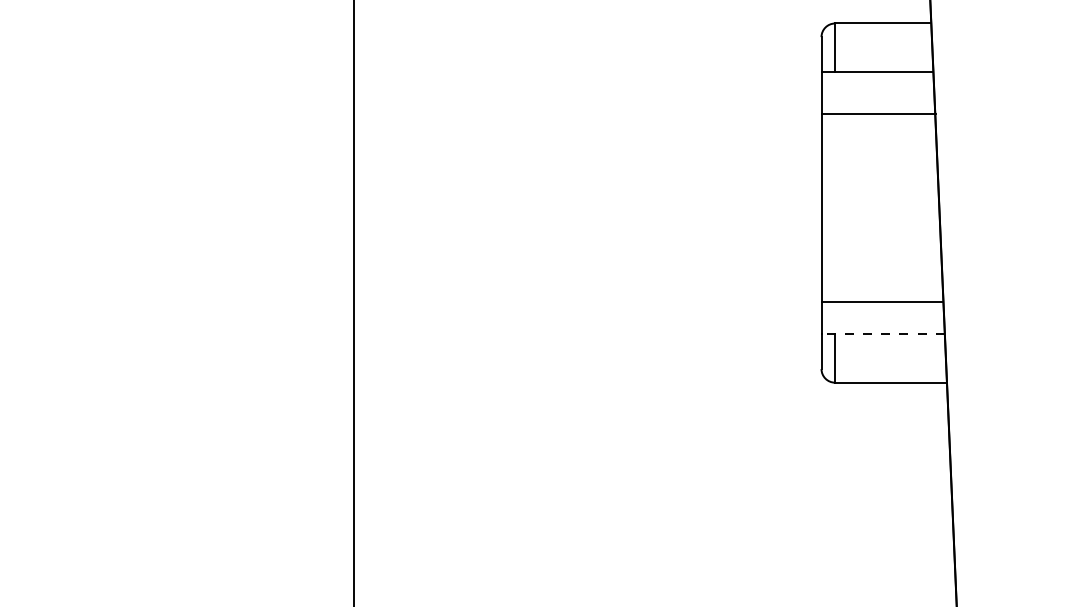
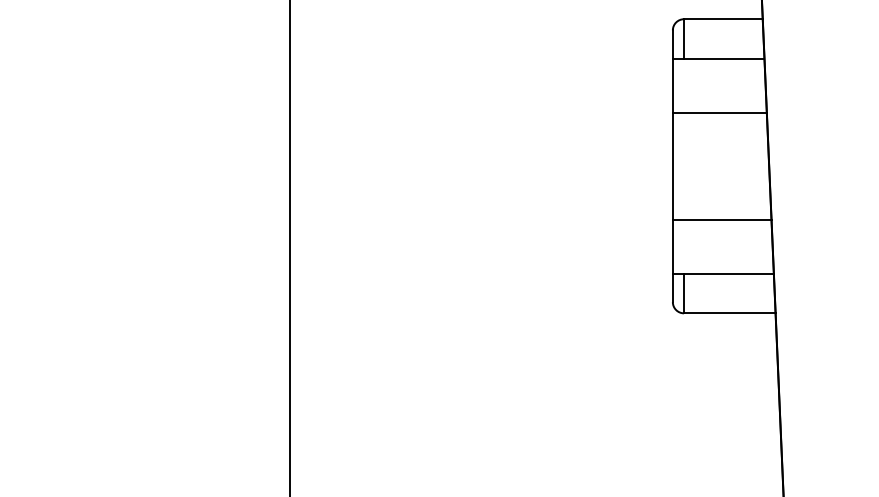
line: (878, 114) -> (719, 112), moved
line: (881, 301) -> (721, 219), moved
line: (883, 334) -> (723, 273), dashed -> solid

